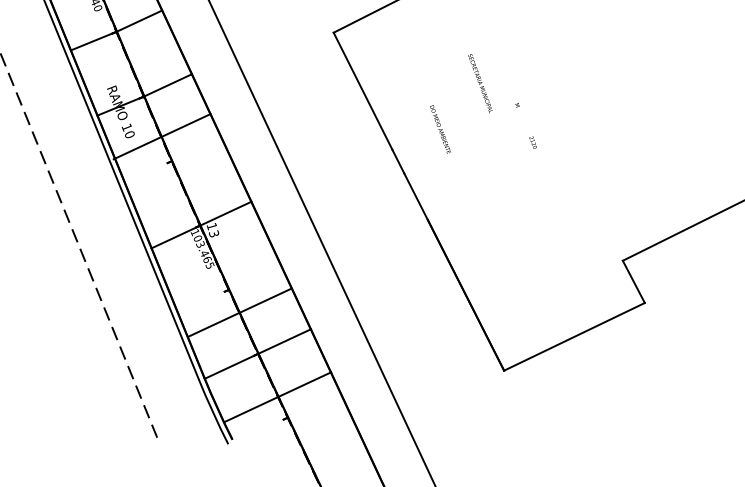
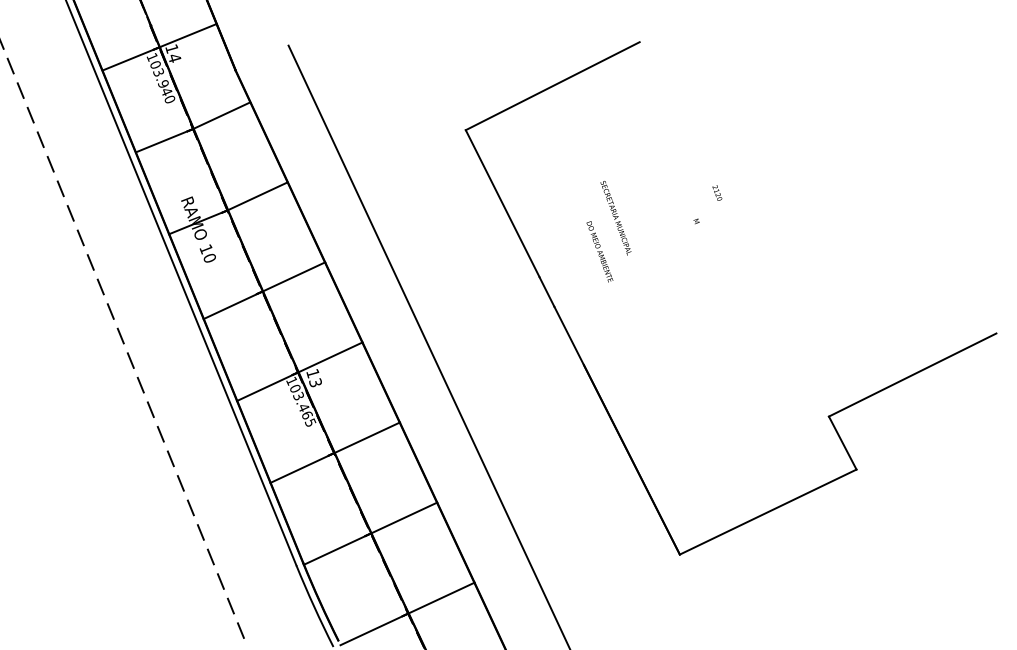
text: (479, 83) -> (615, 218), moved
line: (162, 136) -> (264, 290), moved
text: (533, 142) -> (717, 192), moved
line: (239, 312) -> (334, 452), moved
line: (277, 396) -> (407, 613), moved

